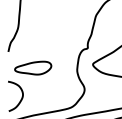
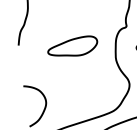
part: (33, 67) -> (73, 46), moved

